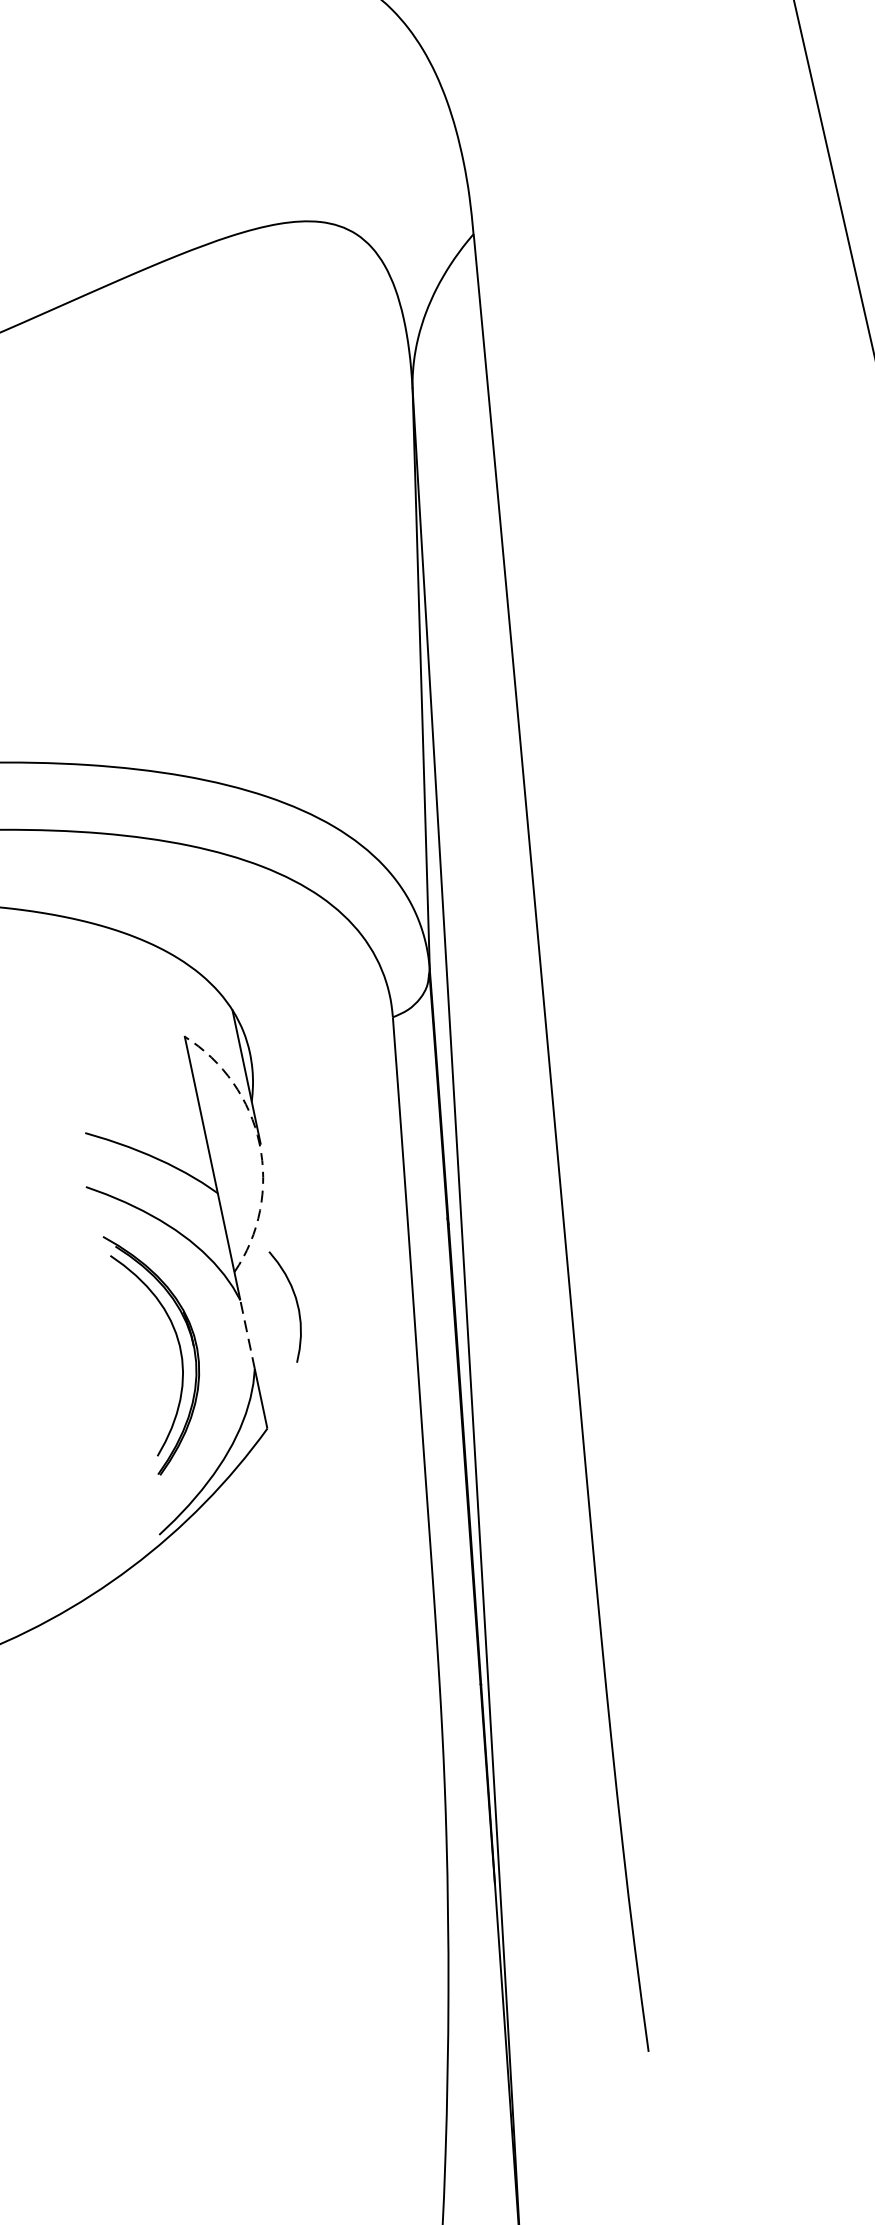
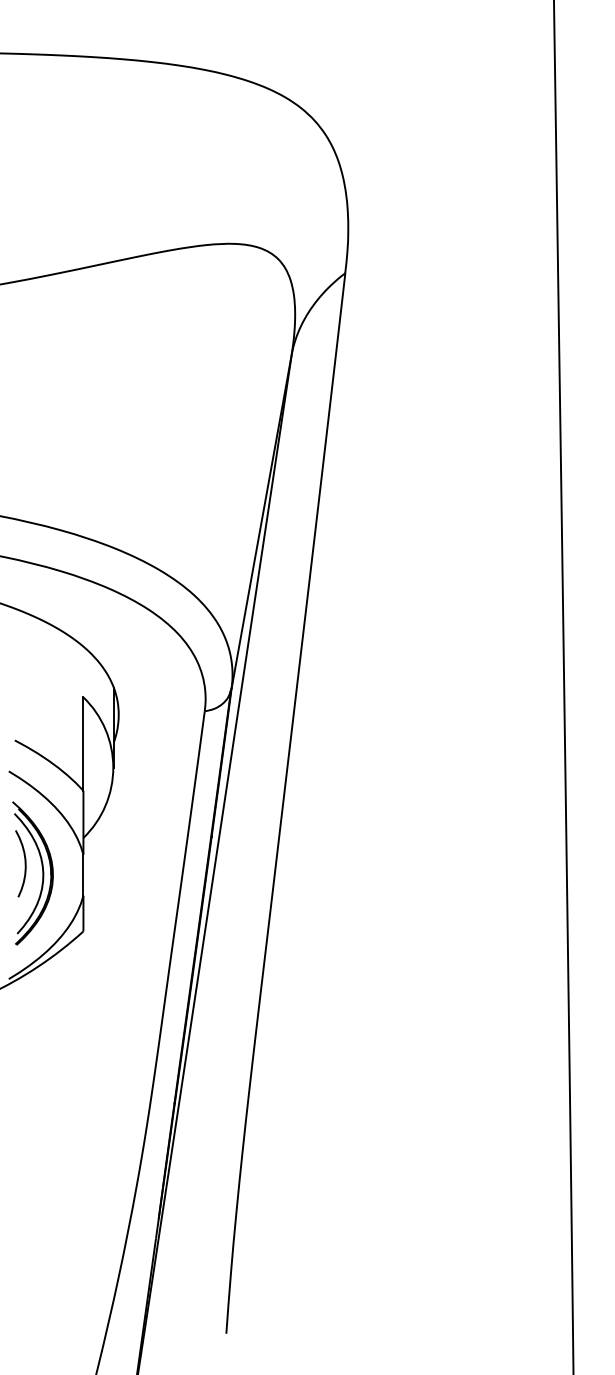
arc: (259, 1143) -> (113, 767), dashed -> solid
curve: (295, 1303) -> (24, 863), moved
line: (247, 1335) -> (83, 875), dashed -> solid

